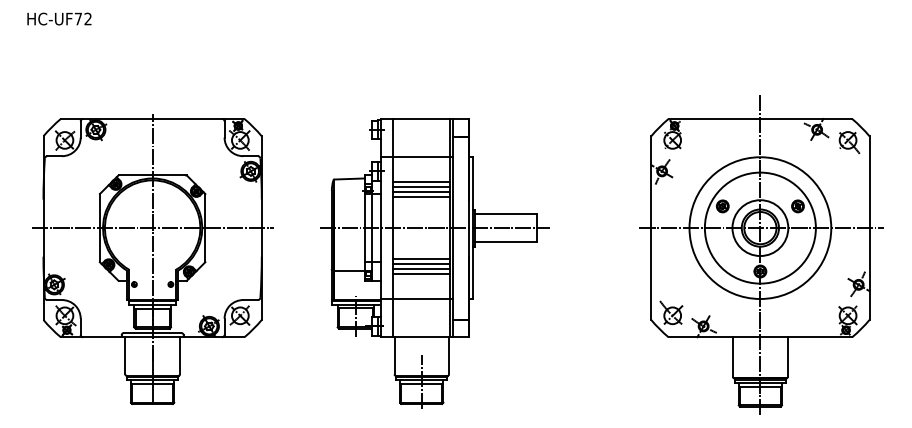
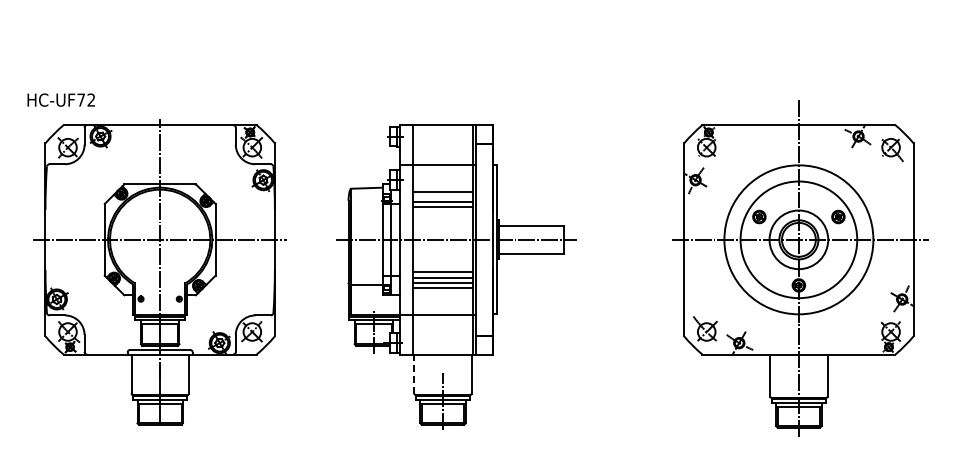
text: (58, 18) -> (60, 99), moved
line: (422, 186) -> (443, 196), removed
line: (394, 356) -> (414, 374), solid -> dashed

